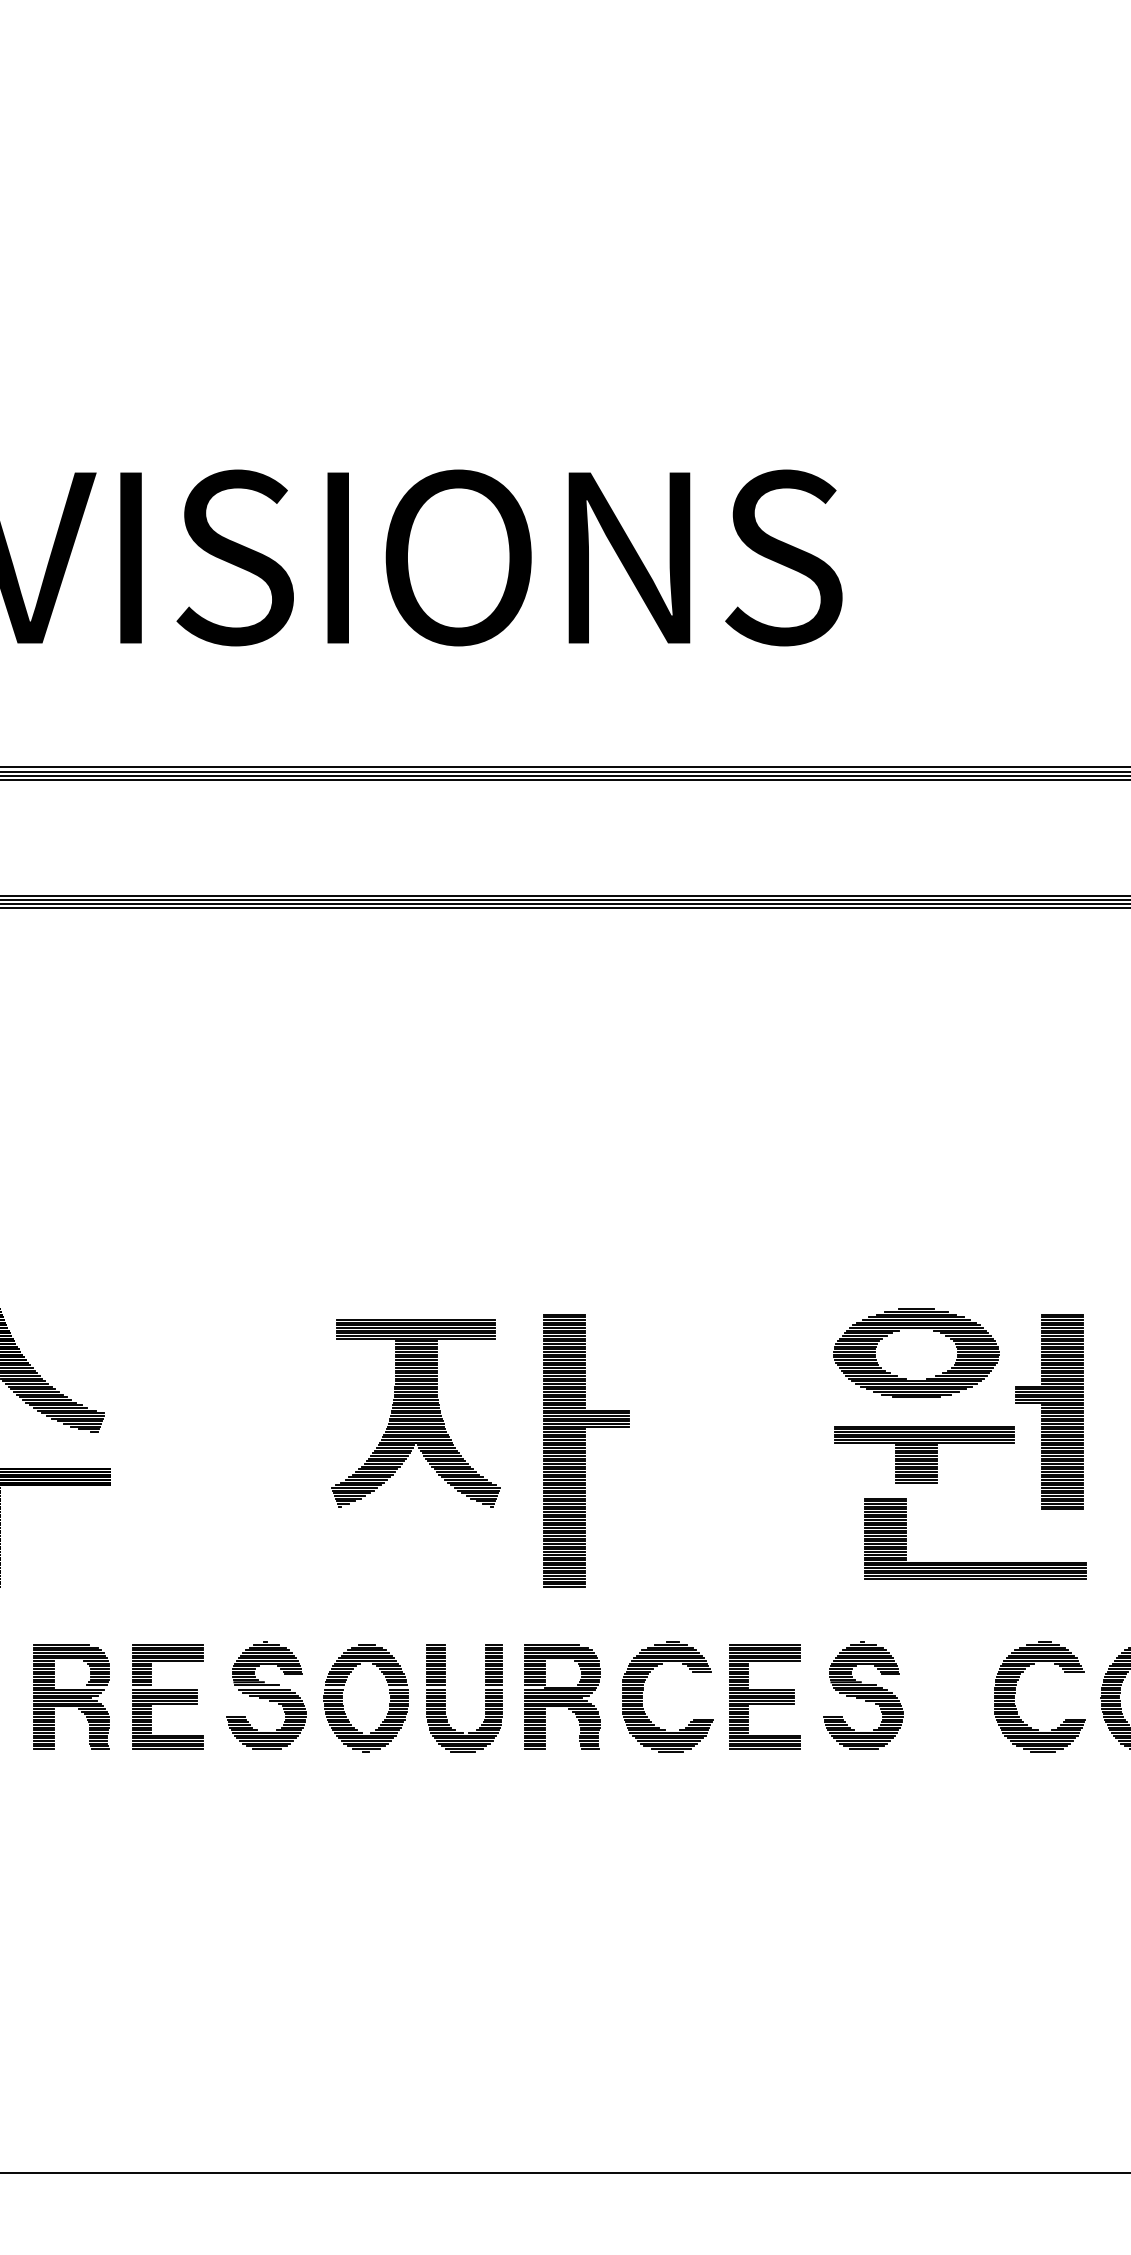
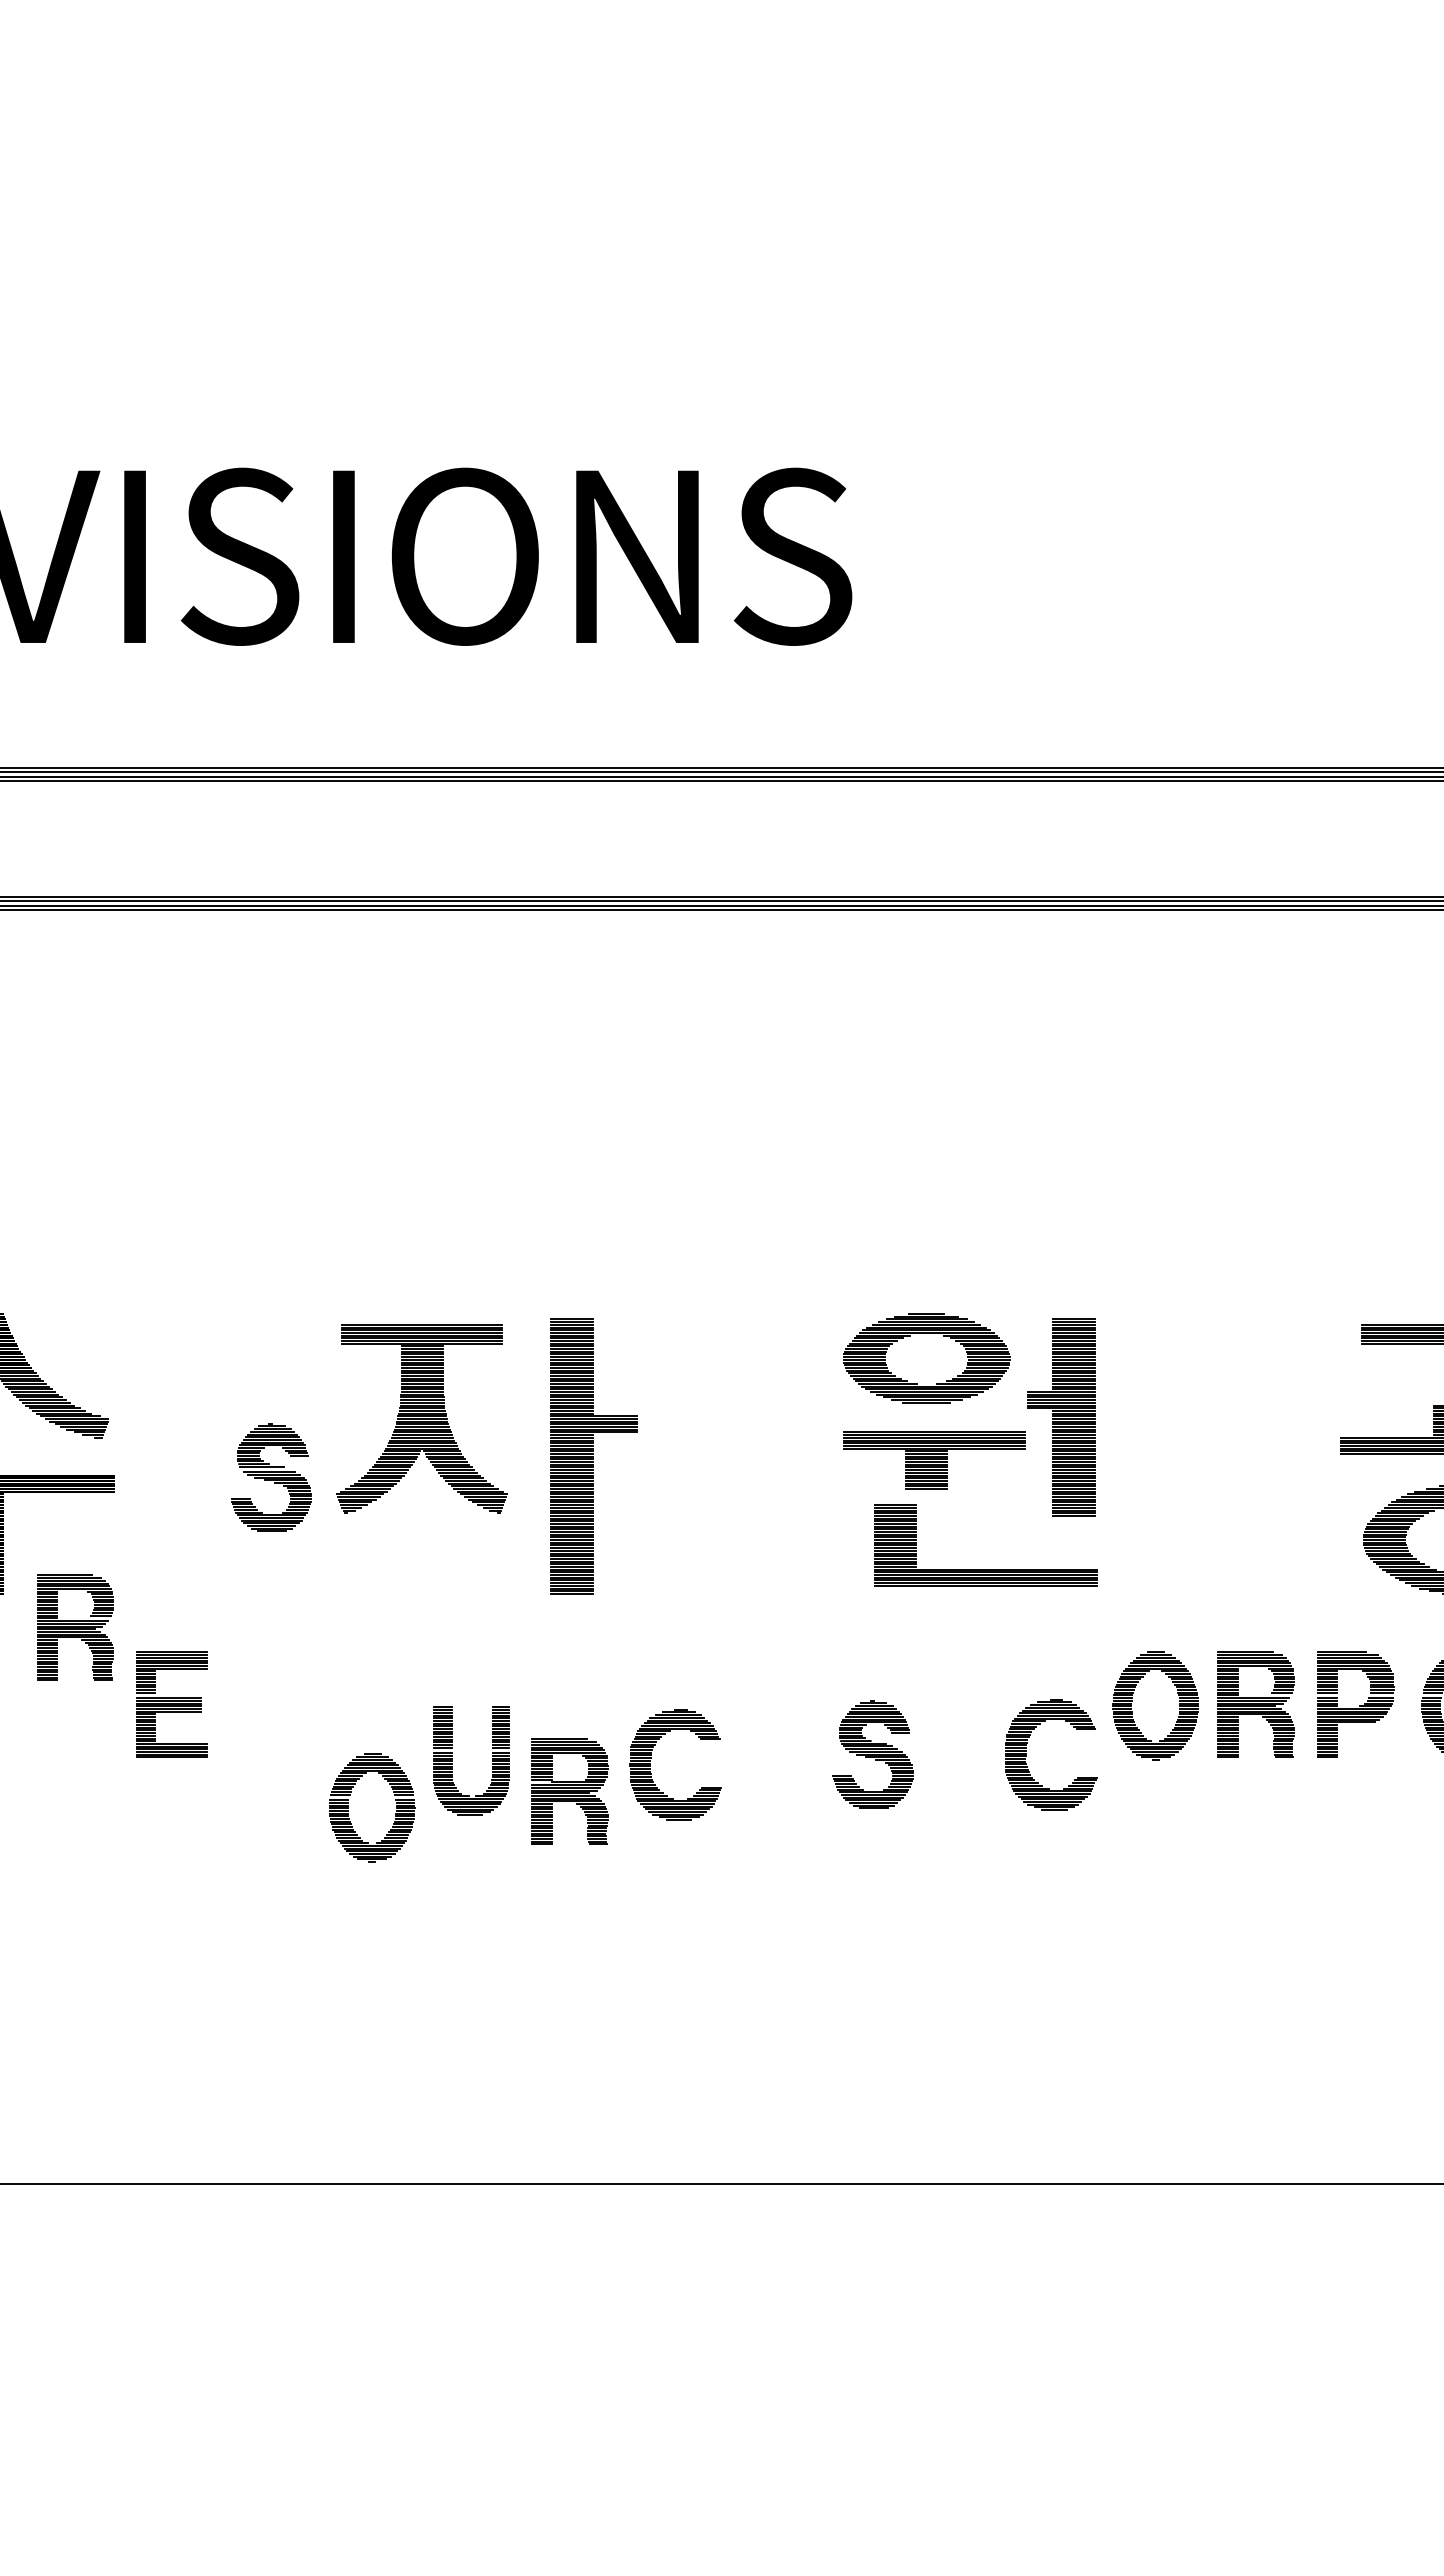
part: (643, 1690) -> (651, 1758), moved
part: (266, 1695) -> (271, 1477), moved
part: (862, 1695) -> (872, 1754), moved
part: (71, 1696) -> (75, 1627), moved
part: (562, 1696) -> (569, 1791), moved
part: (764, 1696) -> (773, 1704), removed
part: (1015, 1696) -> (1026, 1754), moved
part: (445, 1697) -> (452, 1760), moved
part: (389, 1703) -> (395, 1813), moved

